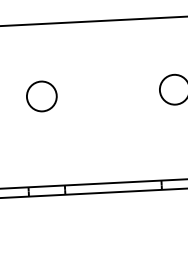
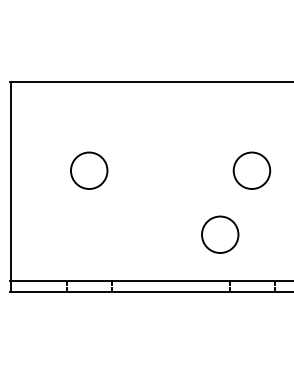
circle: (151, 143) -> (220, 234), added

